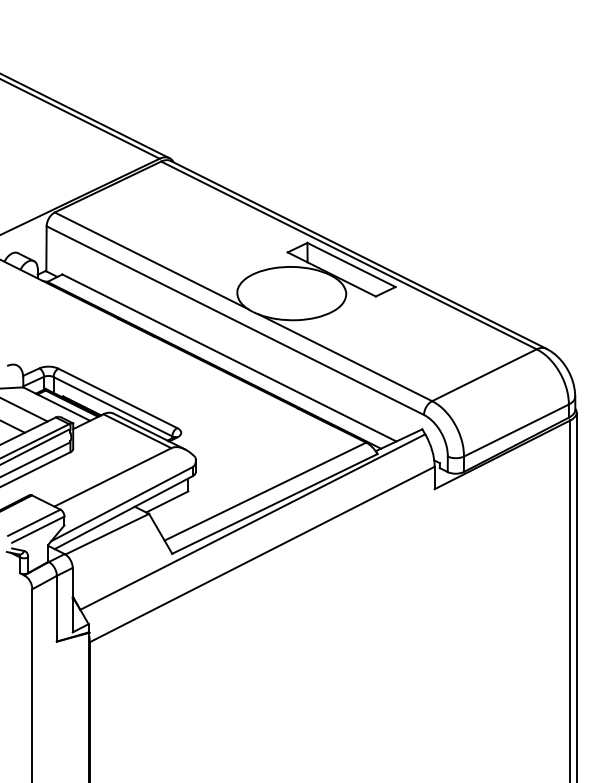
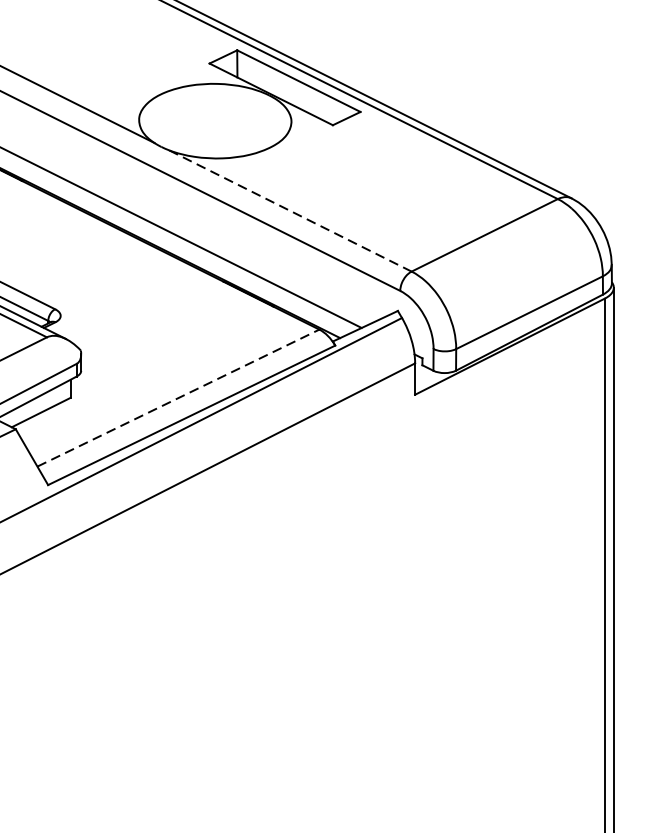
line: (345, 357) -> (290, 210), solid -> dashed
line: (265, 491) -> (178, 397), solid -> dashed

